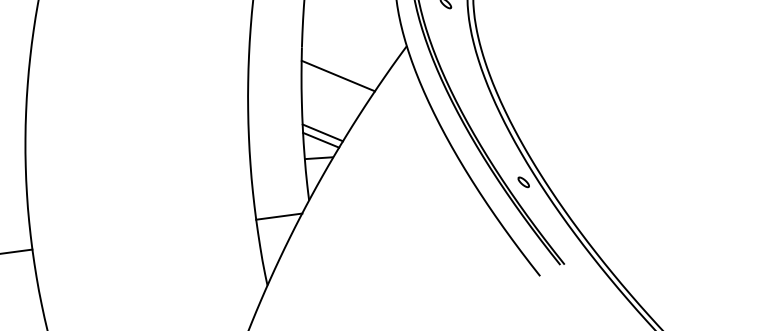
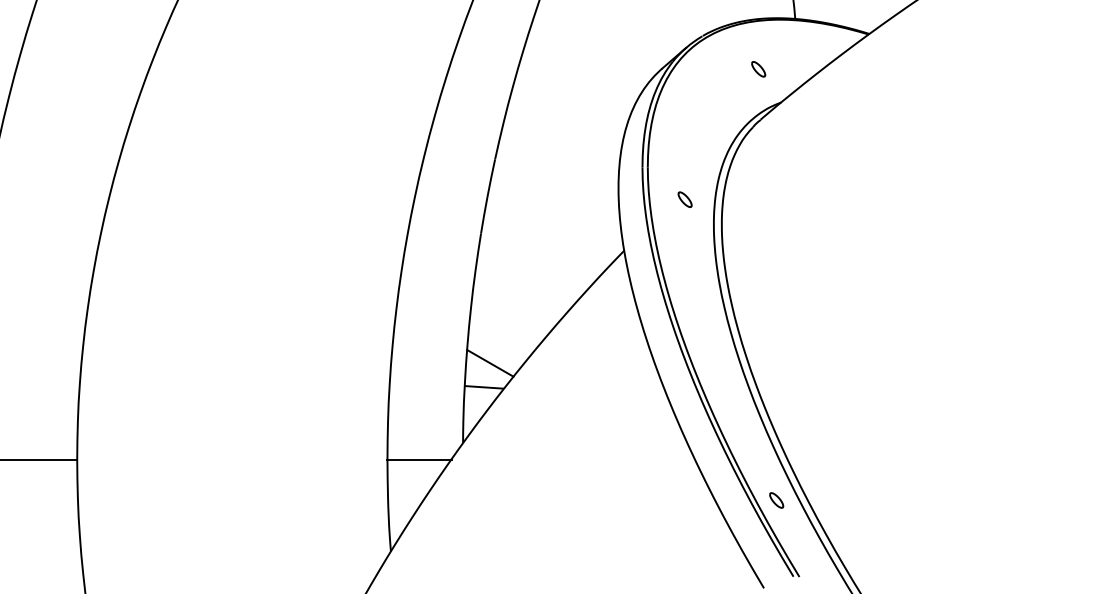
line: (338, 75) -> (525, 278), removed
line: (322, 132) -> (493, 353), removed
part: (523, 182) -> (776, 500), moved

